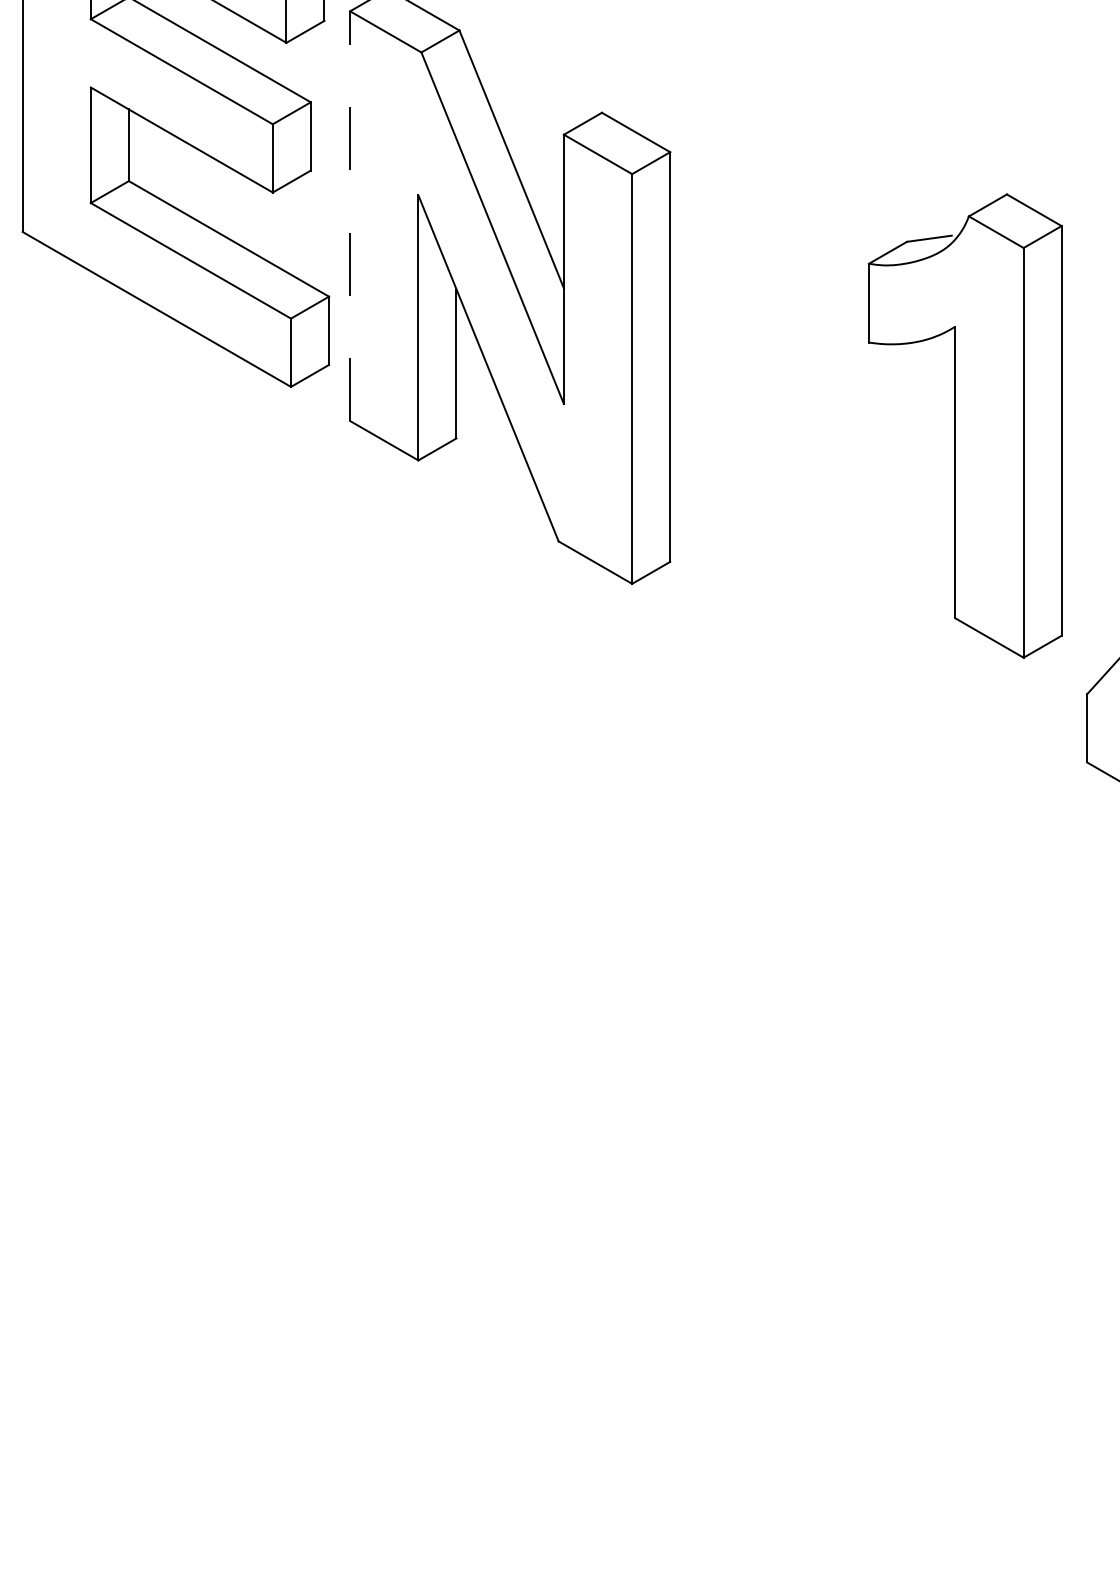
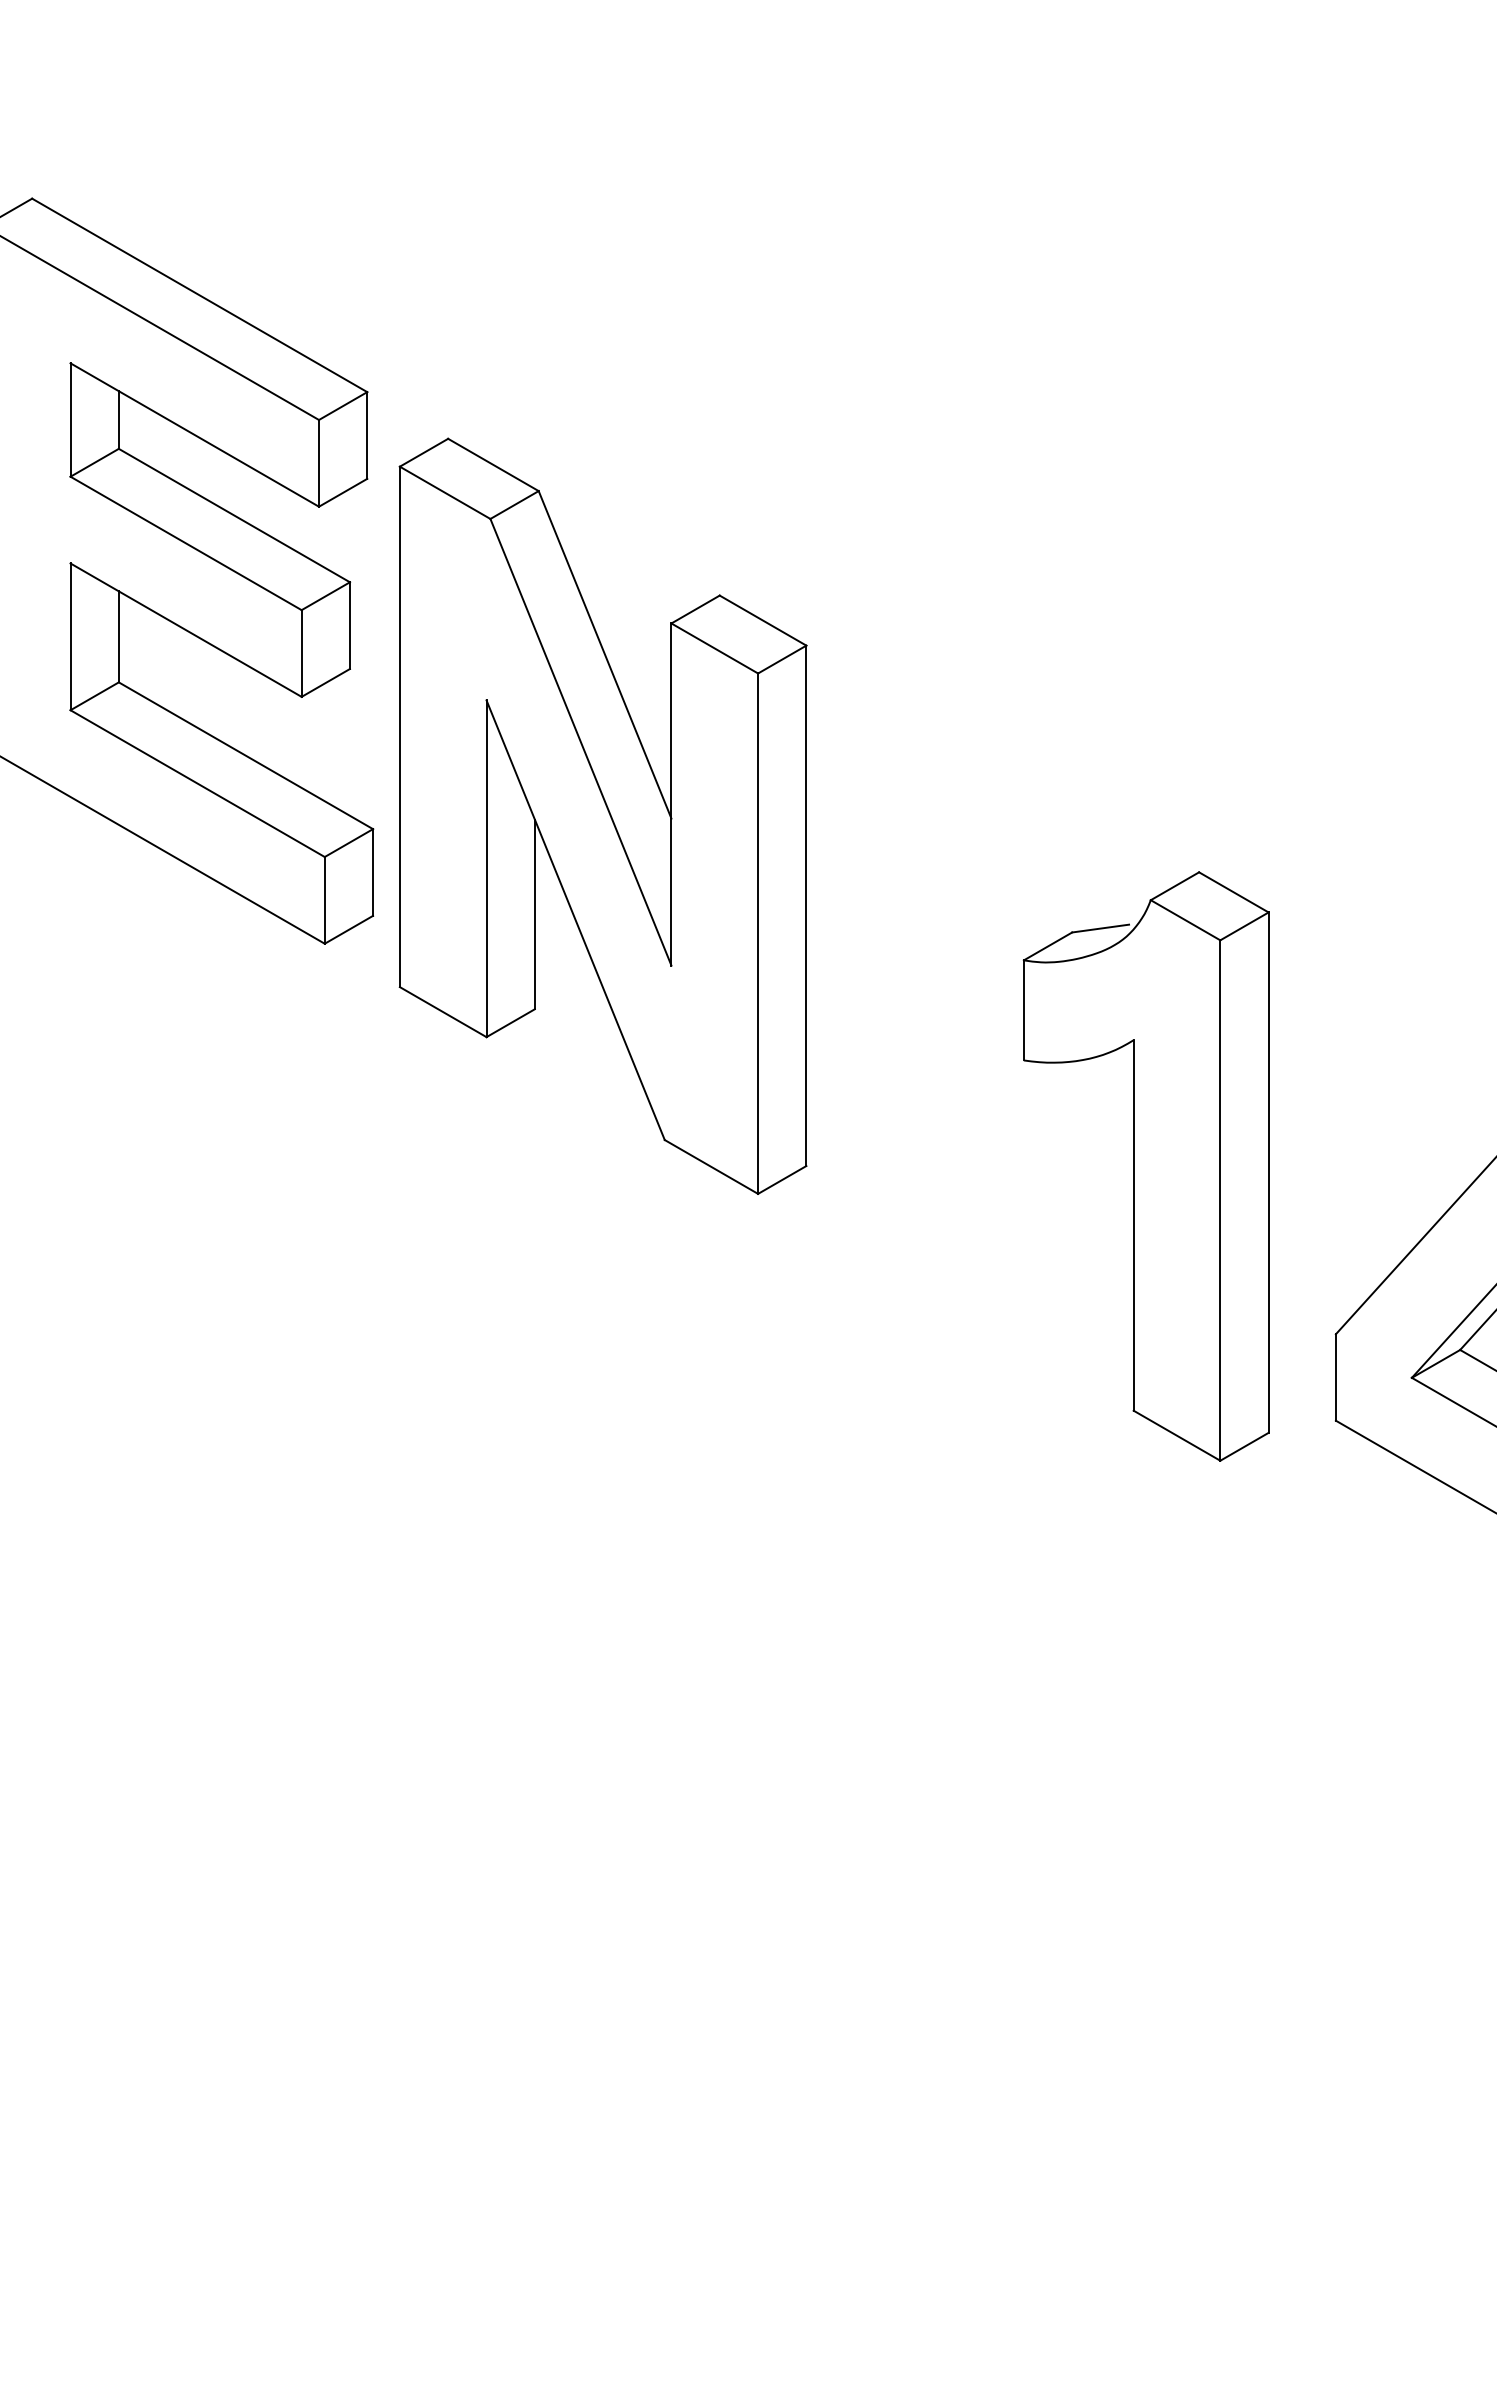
line: (349, 215) -> (399, 726), dashed -> solid
part: (964, 426) -> (1145, 1166), moved

